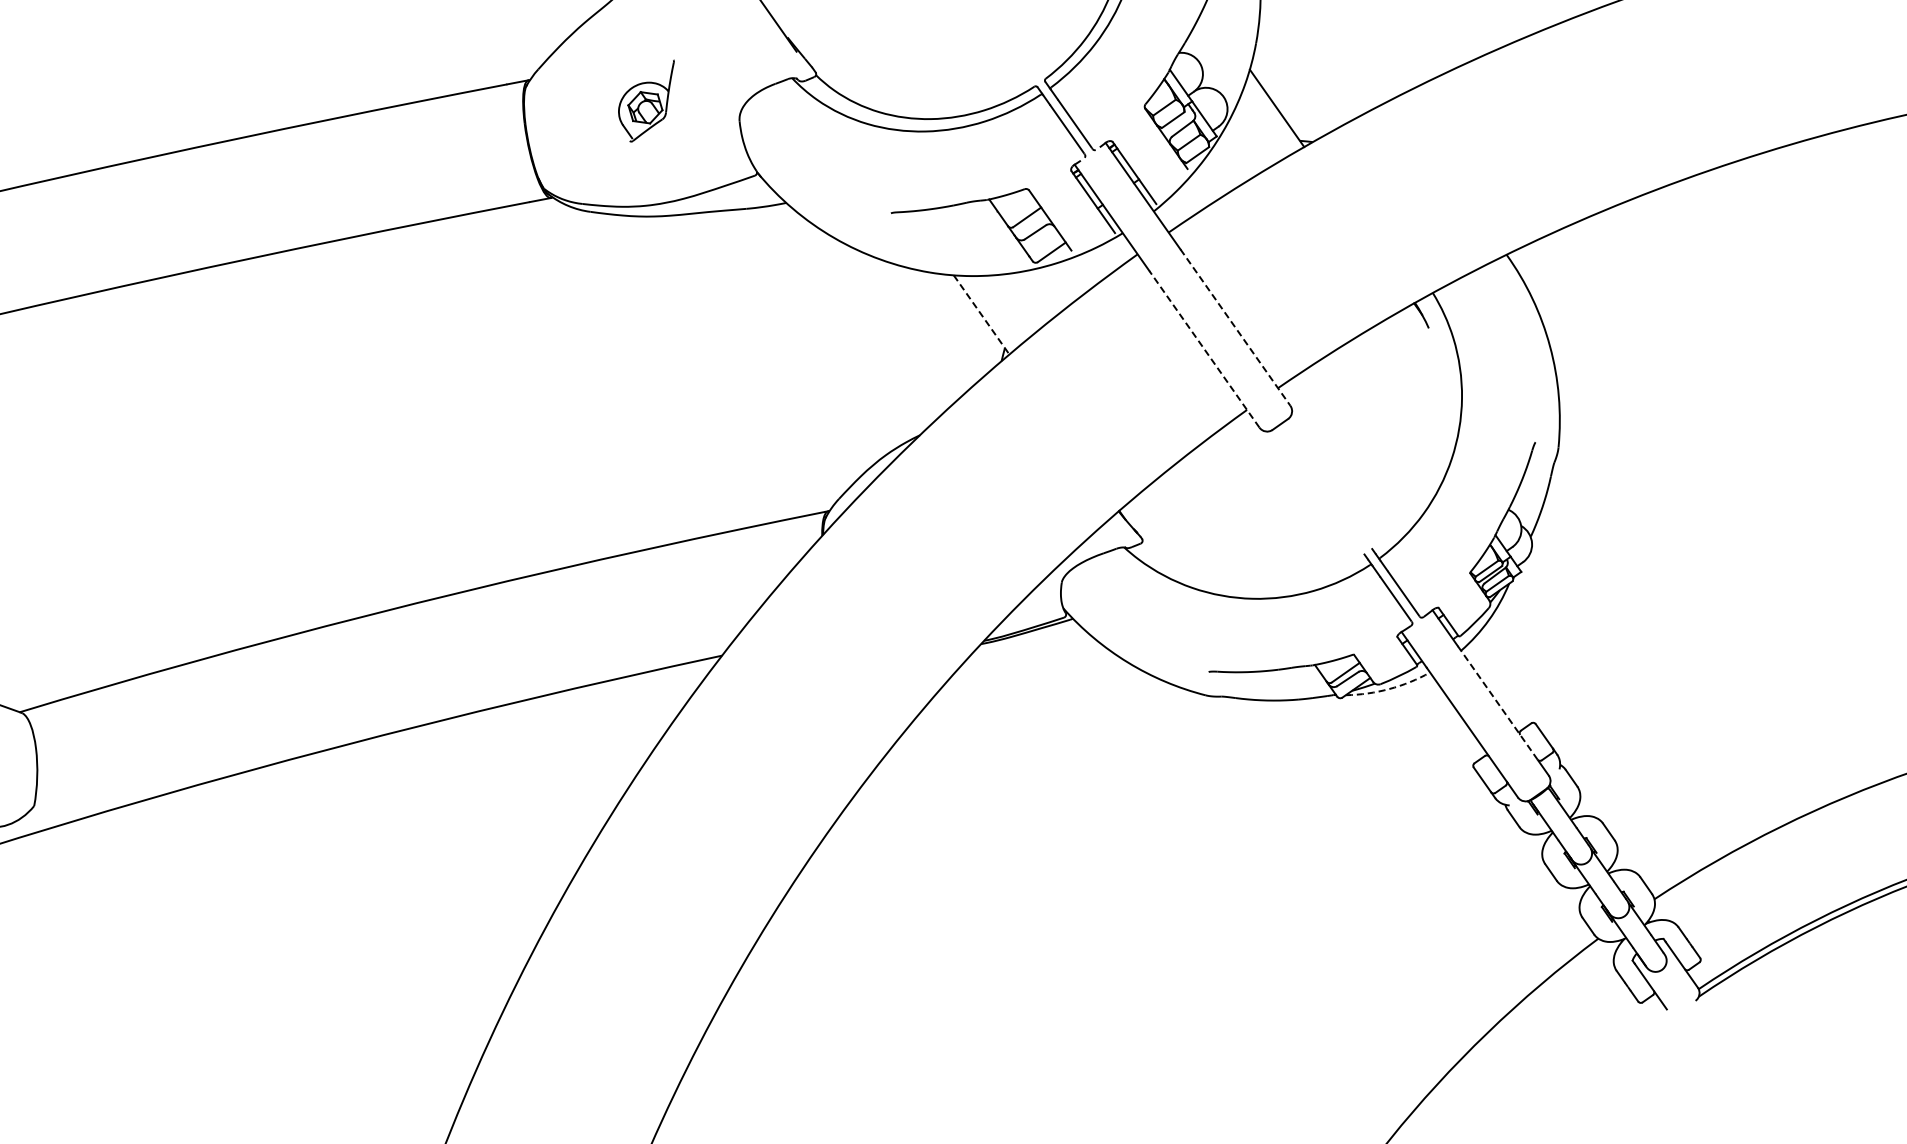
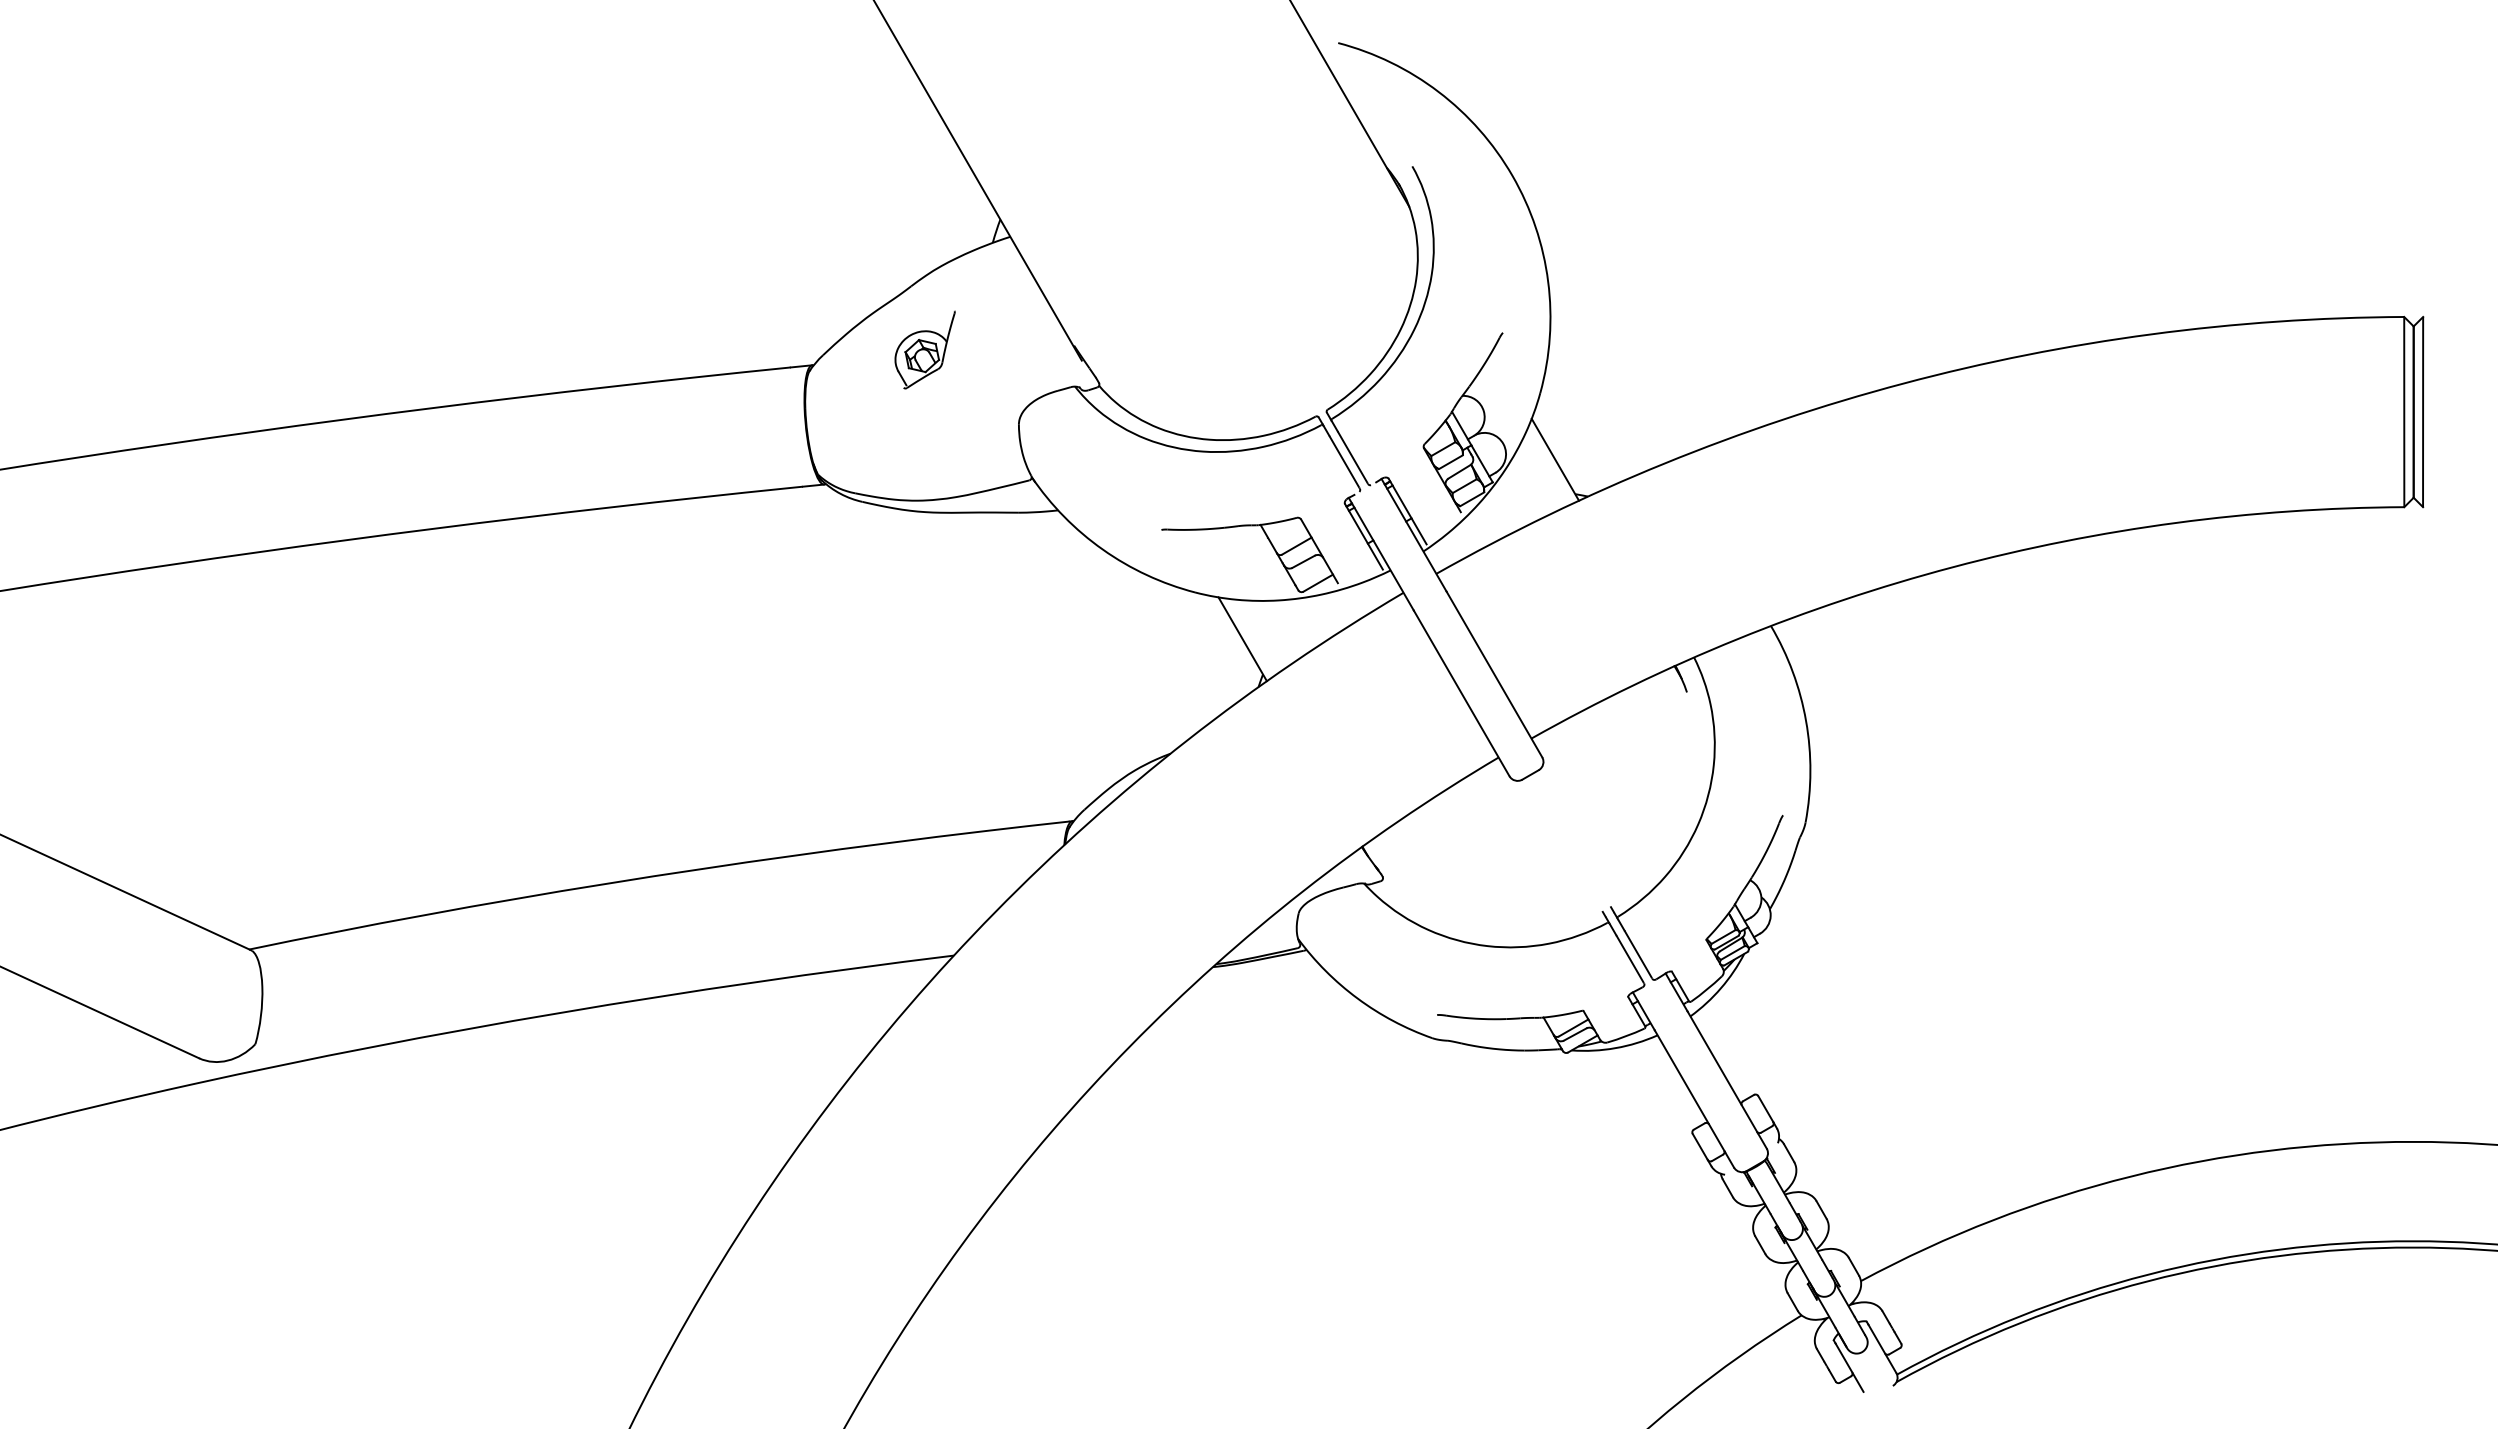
part: (647, 101) -> (924, 349), moved
line: (981, 315) -> (1242, 639), dashed -> solid
line: (1235, 327) -> (1494, 674), dashed -> solid
line: (1204, 349) -> (1461, 693), dashed -> solid
arc: (1389, 689) -> (1615, 1048), dashed -> solid
line: (1498, 703) -> (1722, 1072), dashed -> solid

